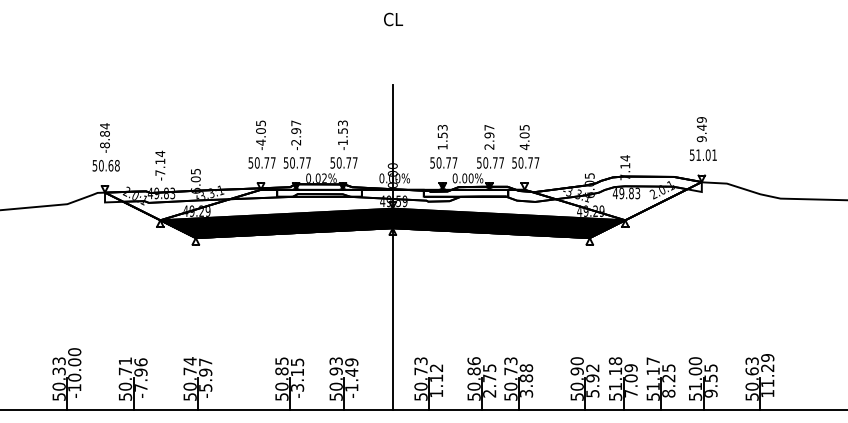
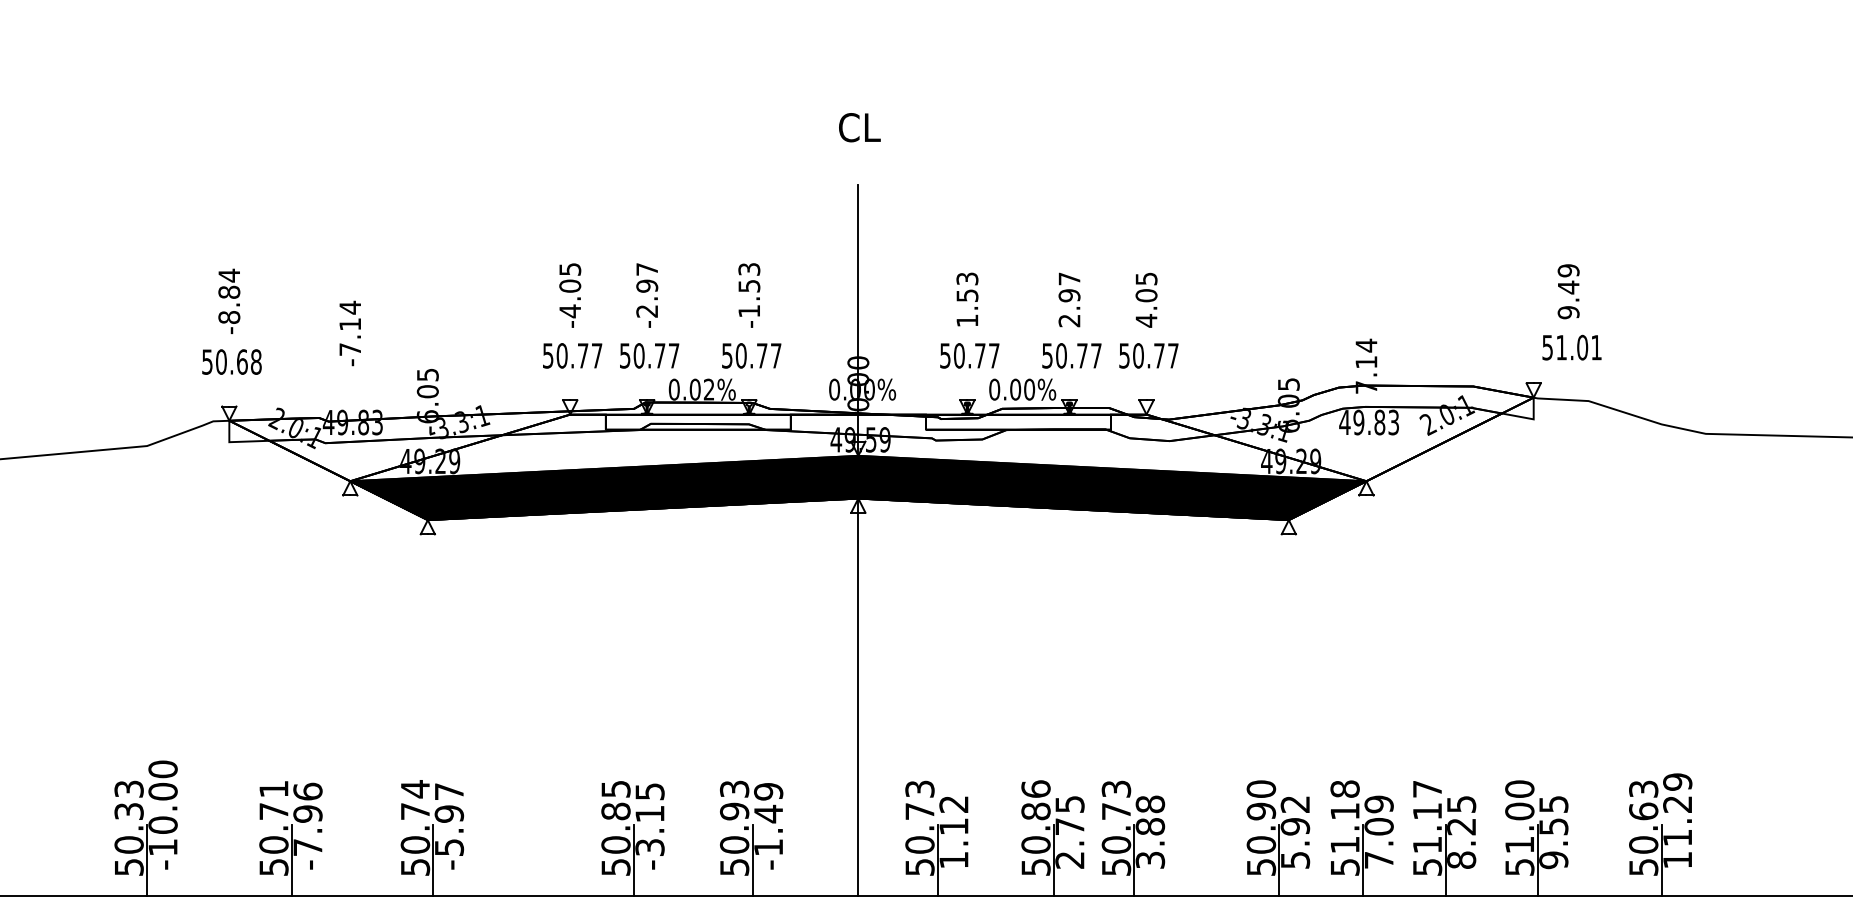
text: (393, 19) -> (859, 127), moved
text: (702, 138) -> (1570, 311), moved
text: (160, 165) -> (350, 333), moved

